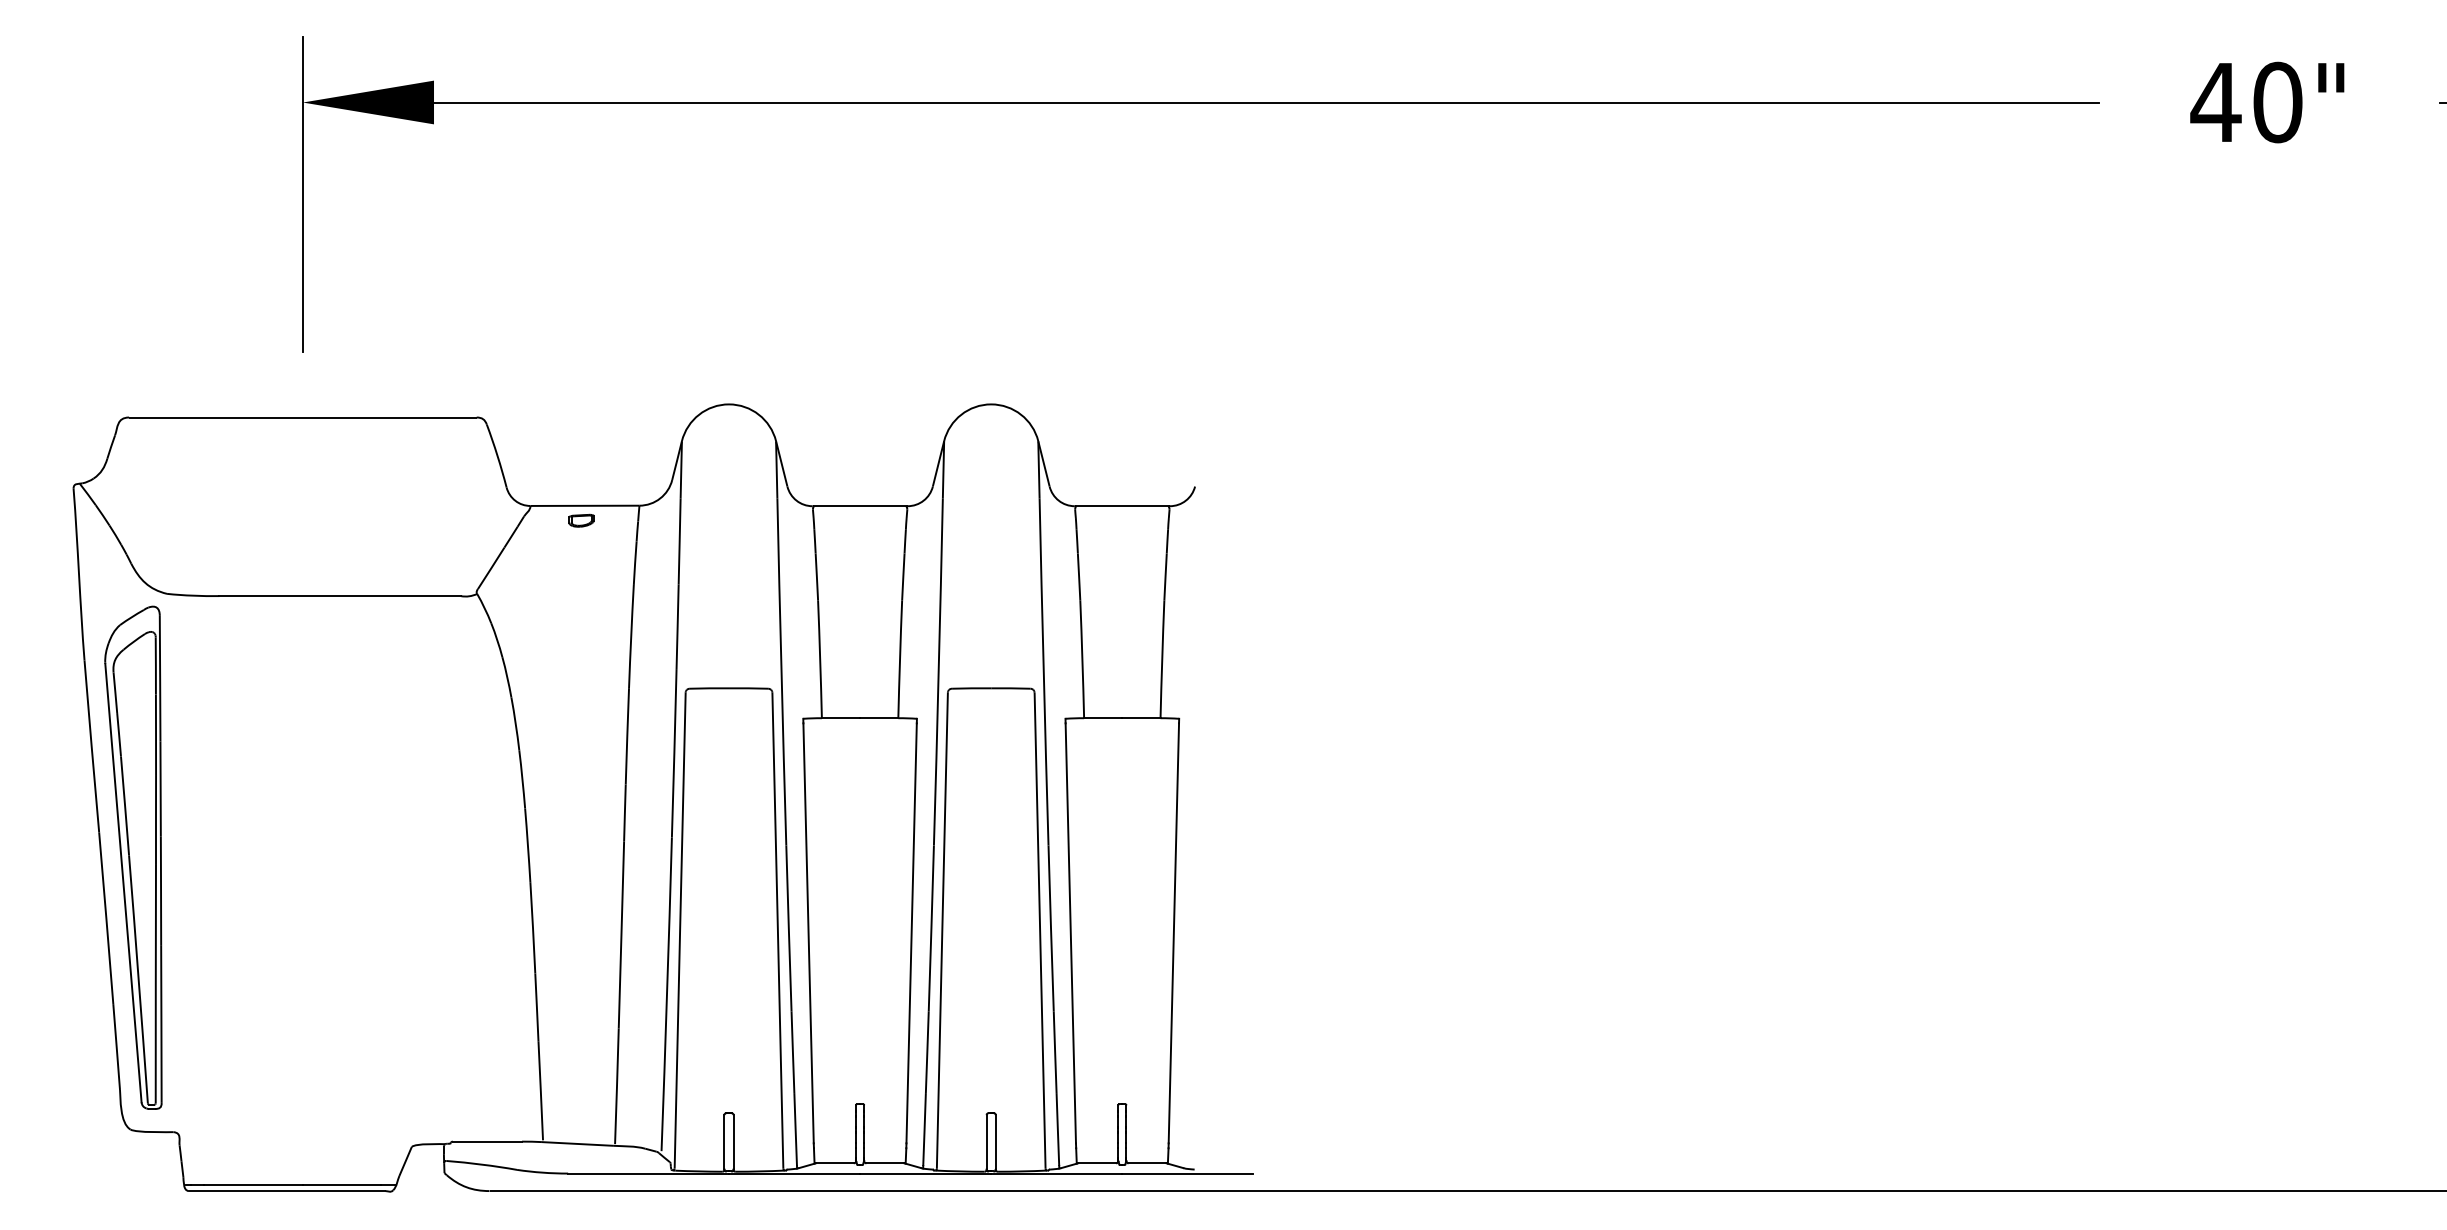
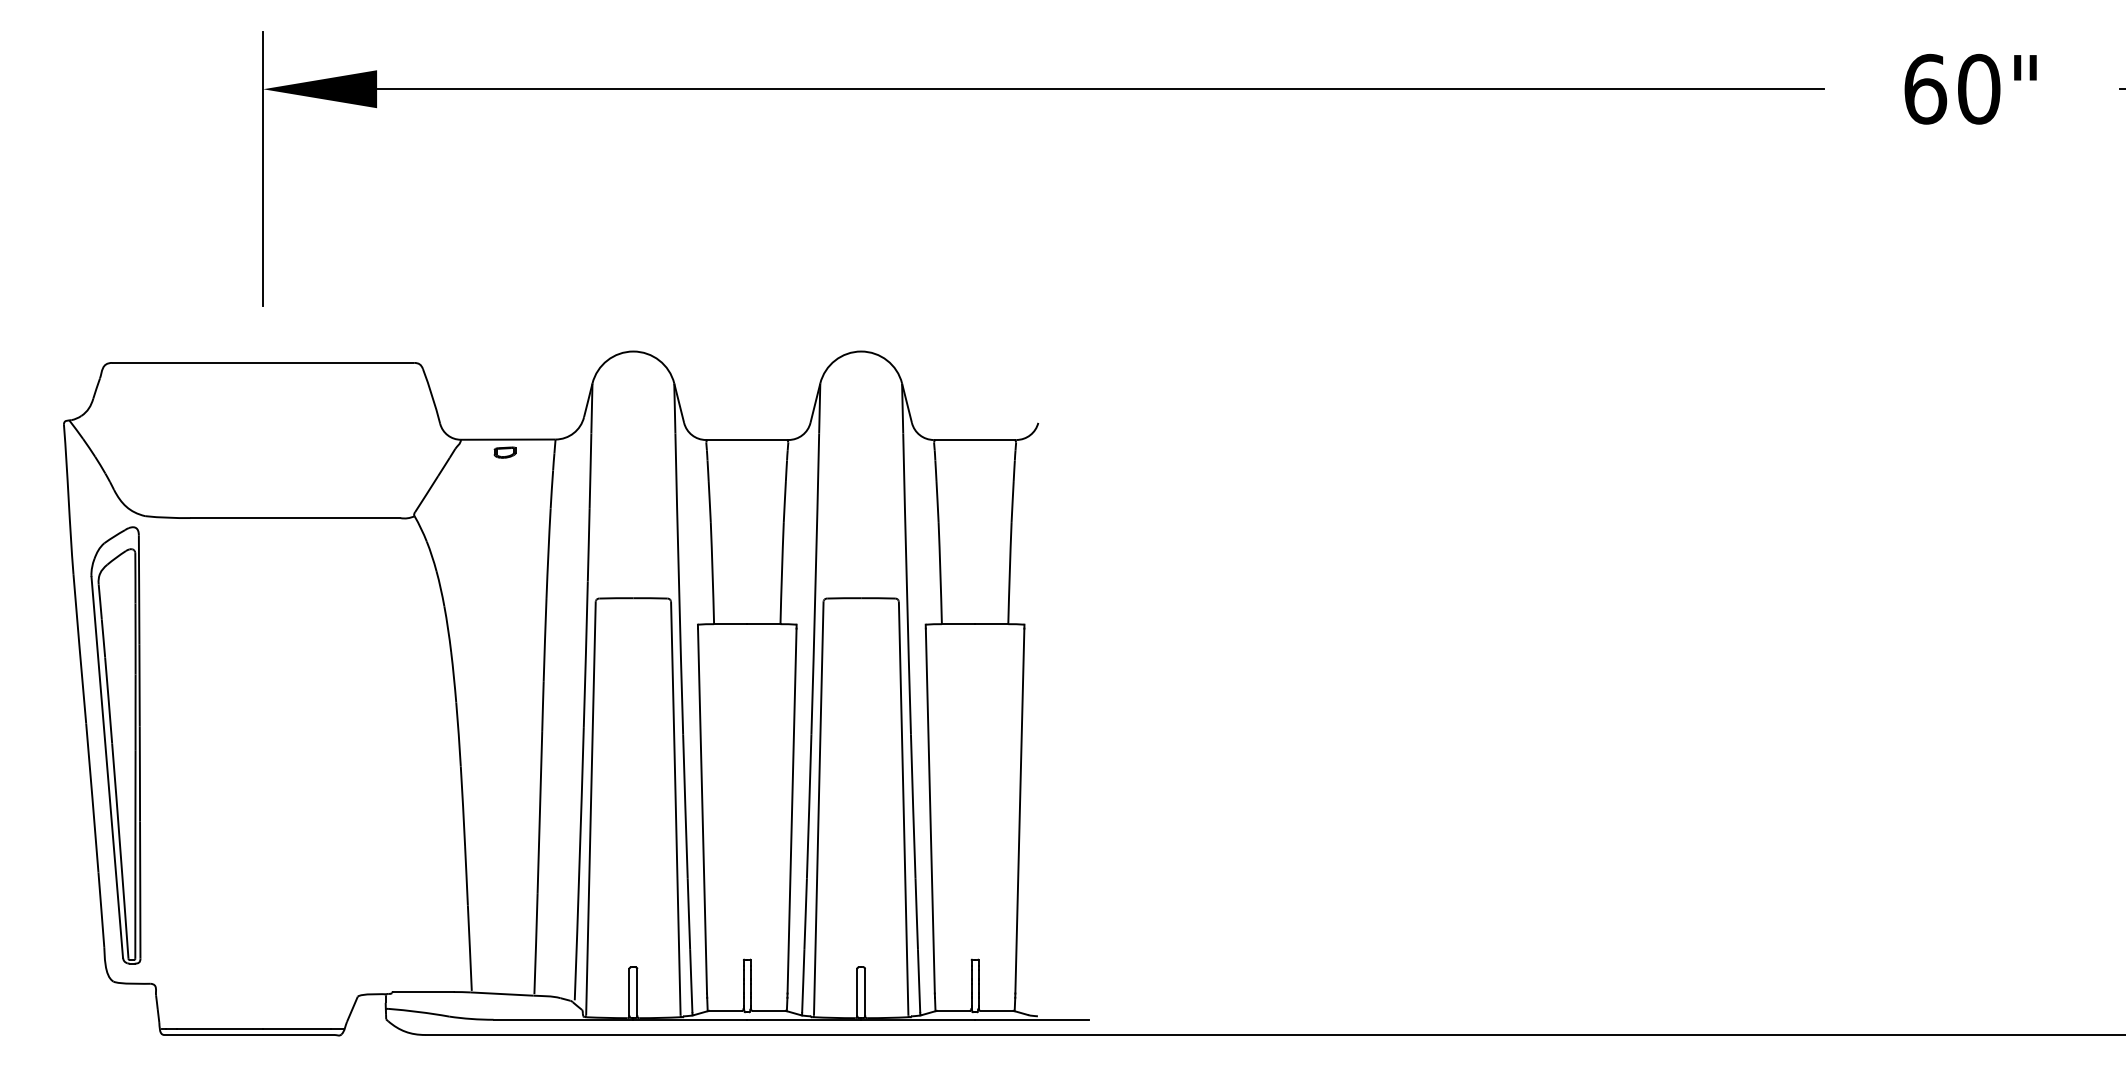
text: (2215, 102) -> (1924, 89), 40" -> 60"

